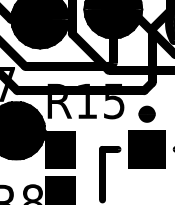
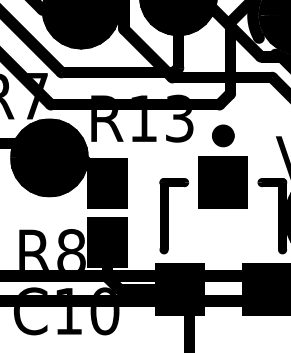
text: (114, 101) -> (179, 118), R15 -> R13

